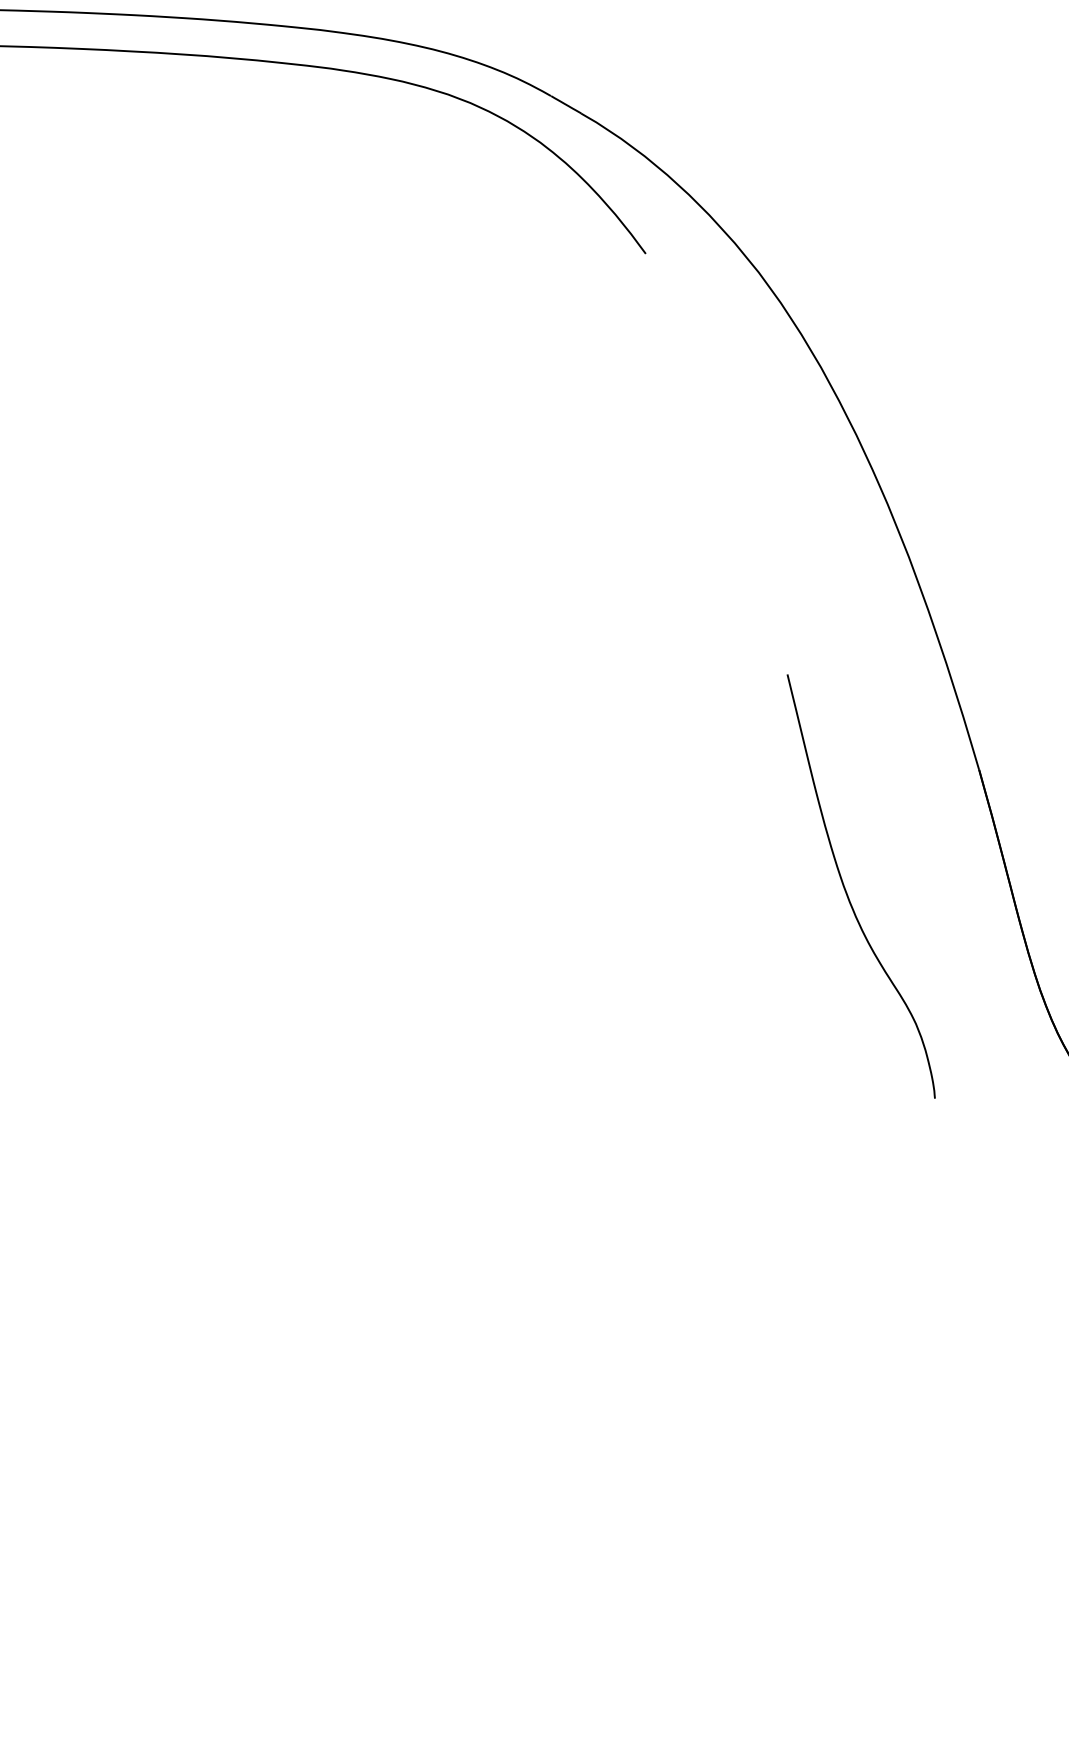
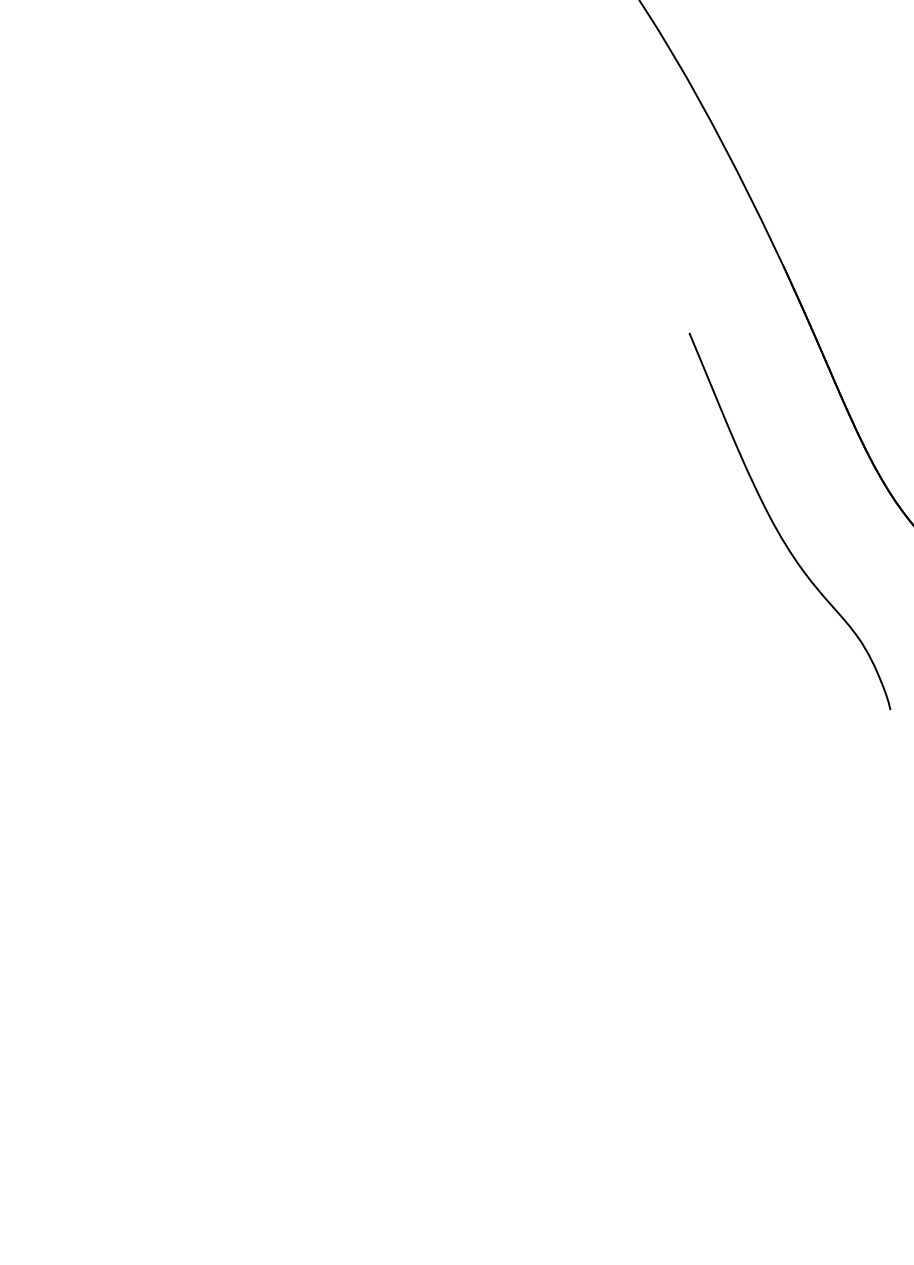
part: (847, 892) -> (777, 529), moved

